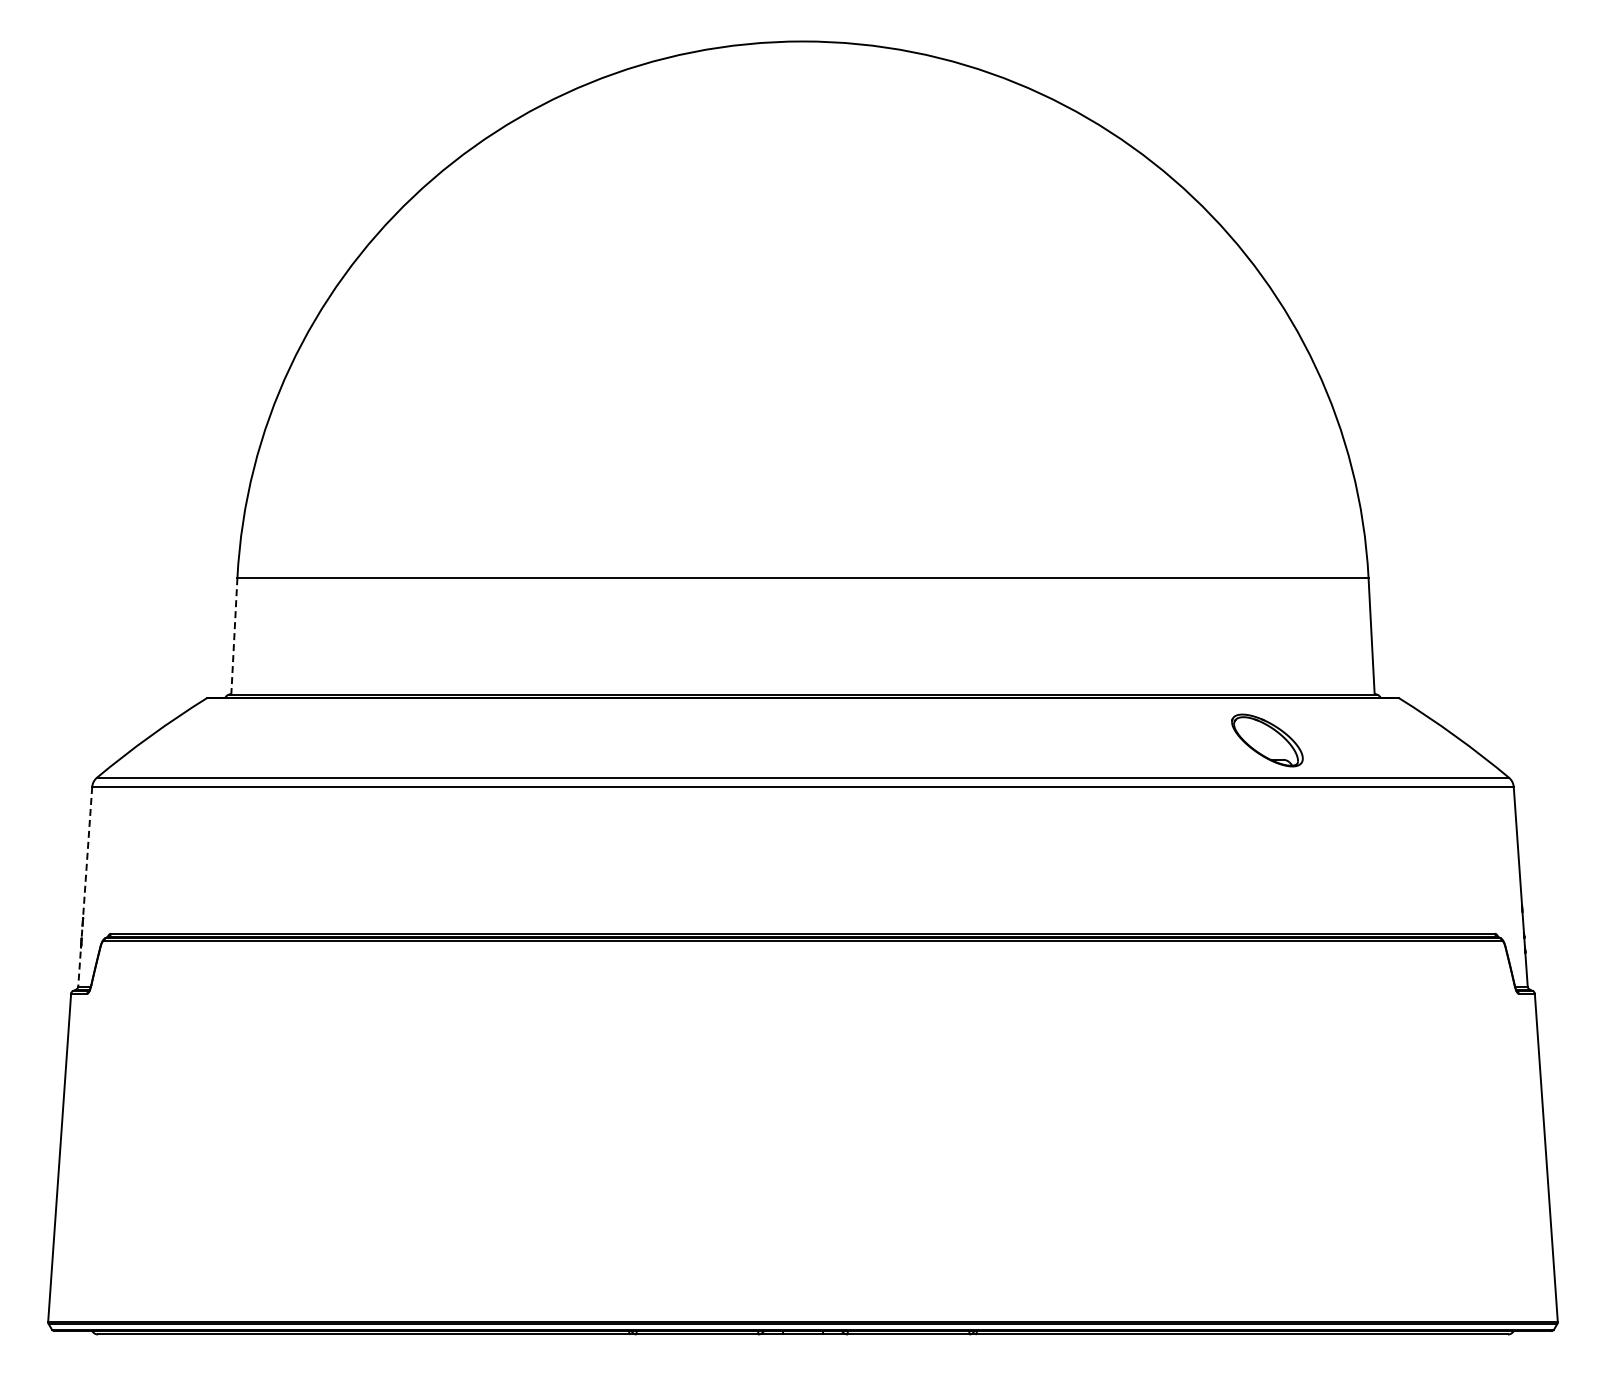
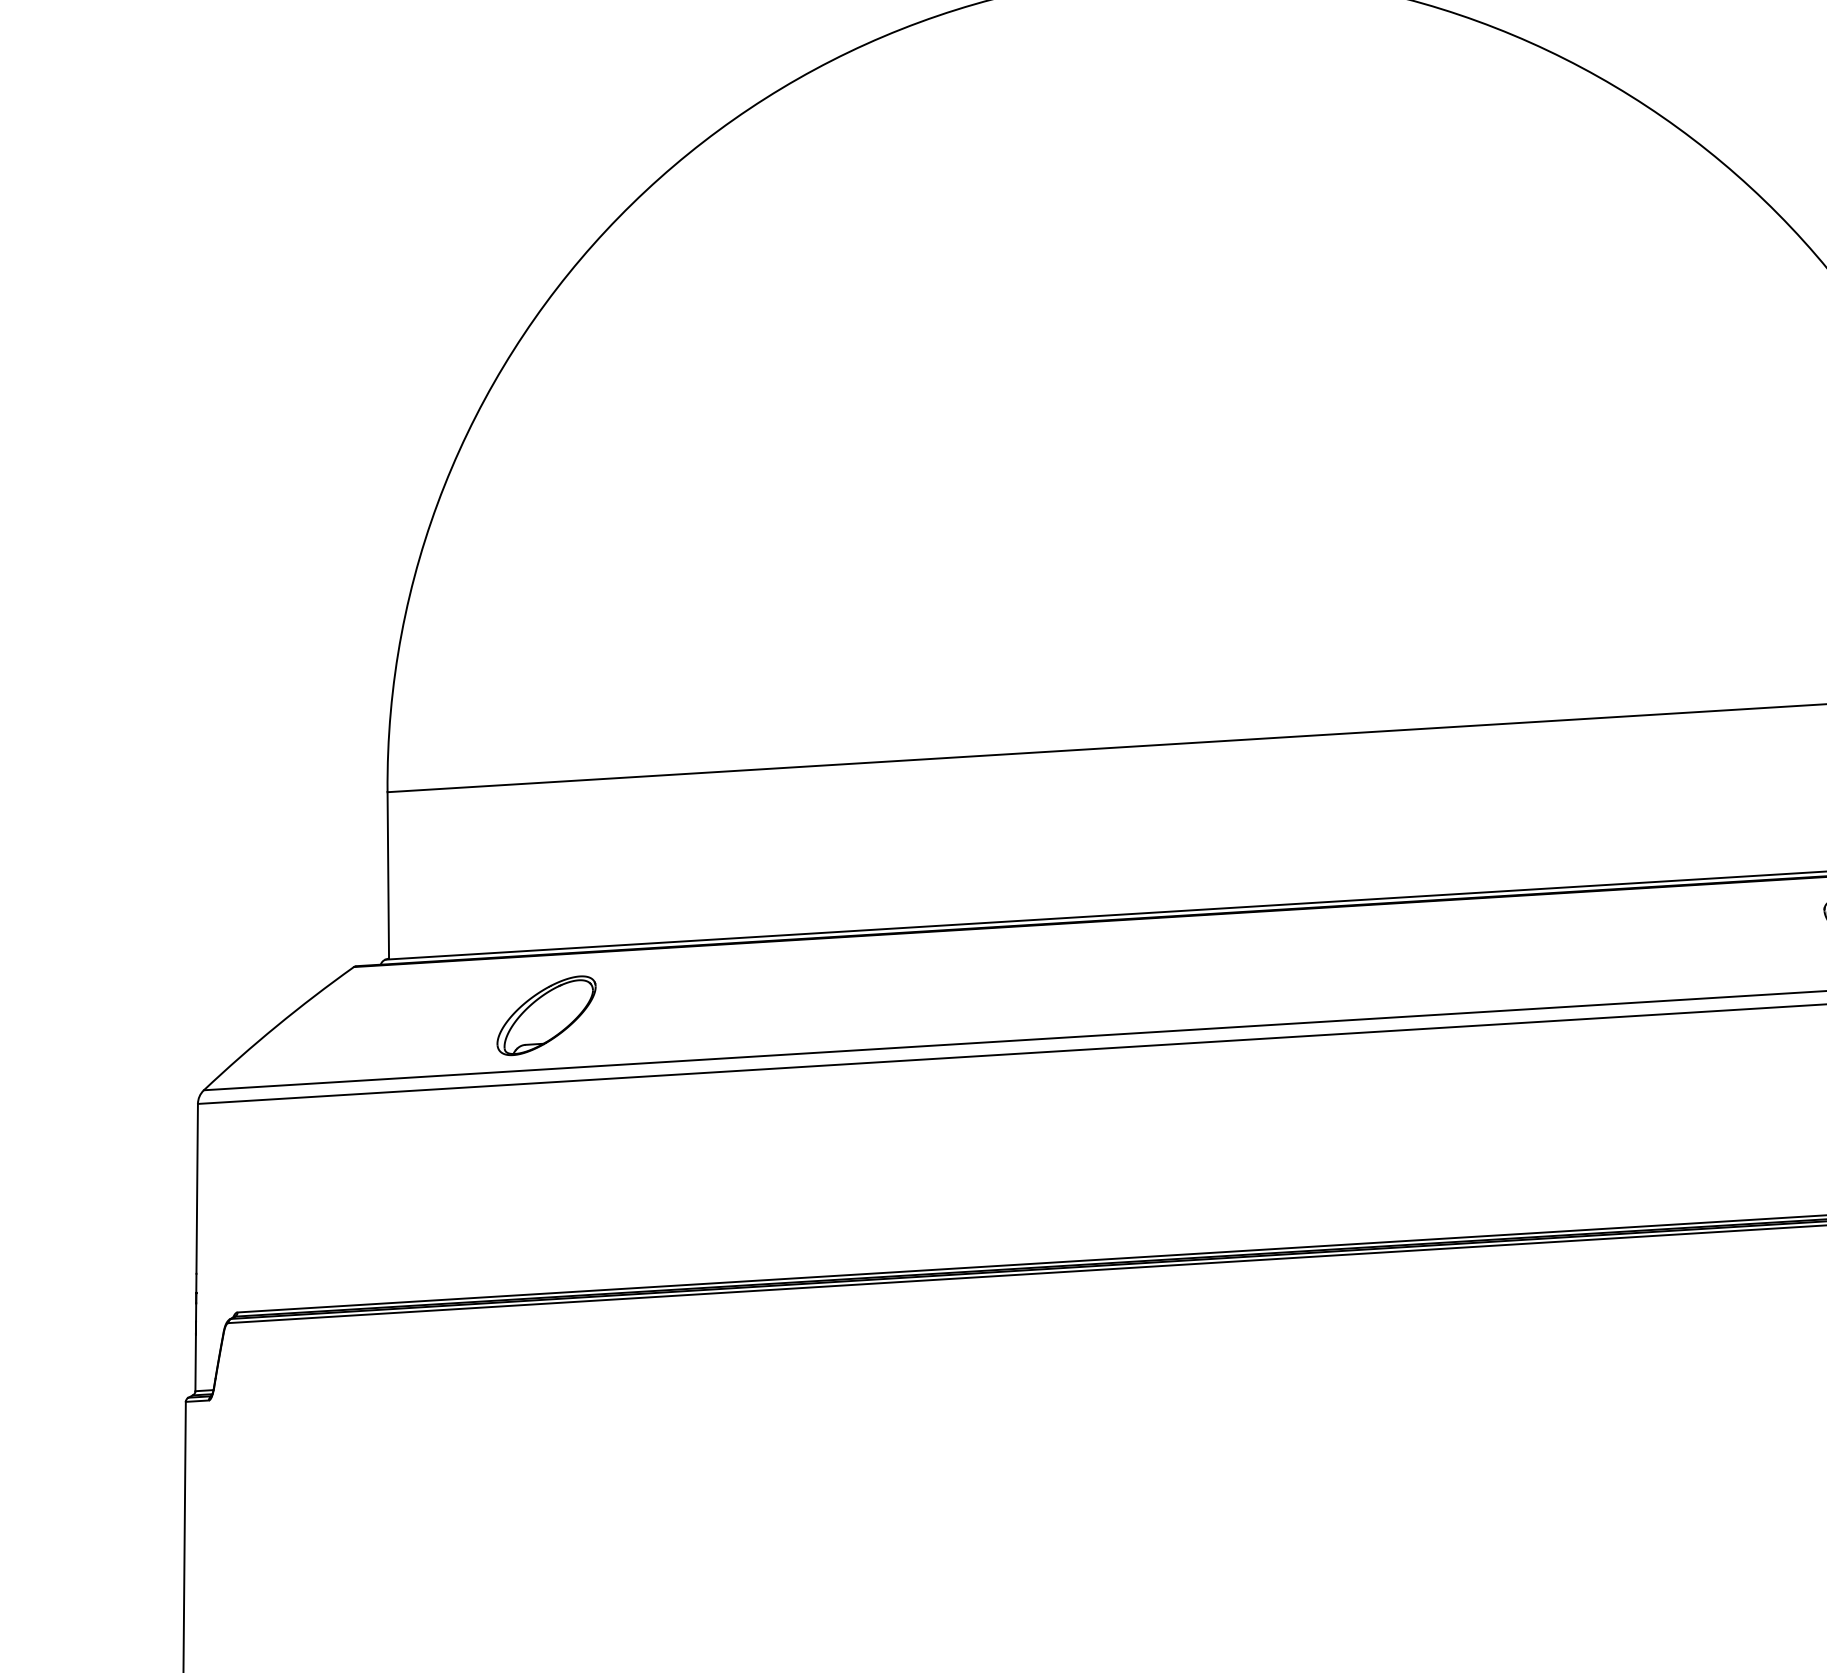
line: (234, 636) -> (388, 875), dashed -> solid
part: (338, 740) -> (546, 1015), added
line: (85, 887) -> (197, 1248), dashed -> solid

